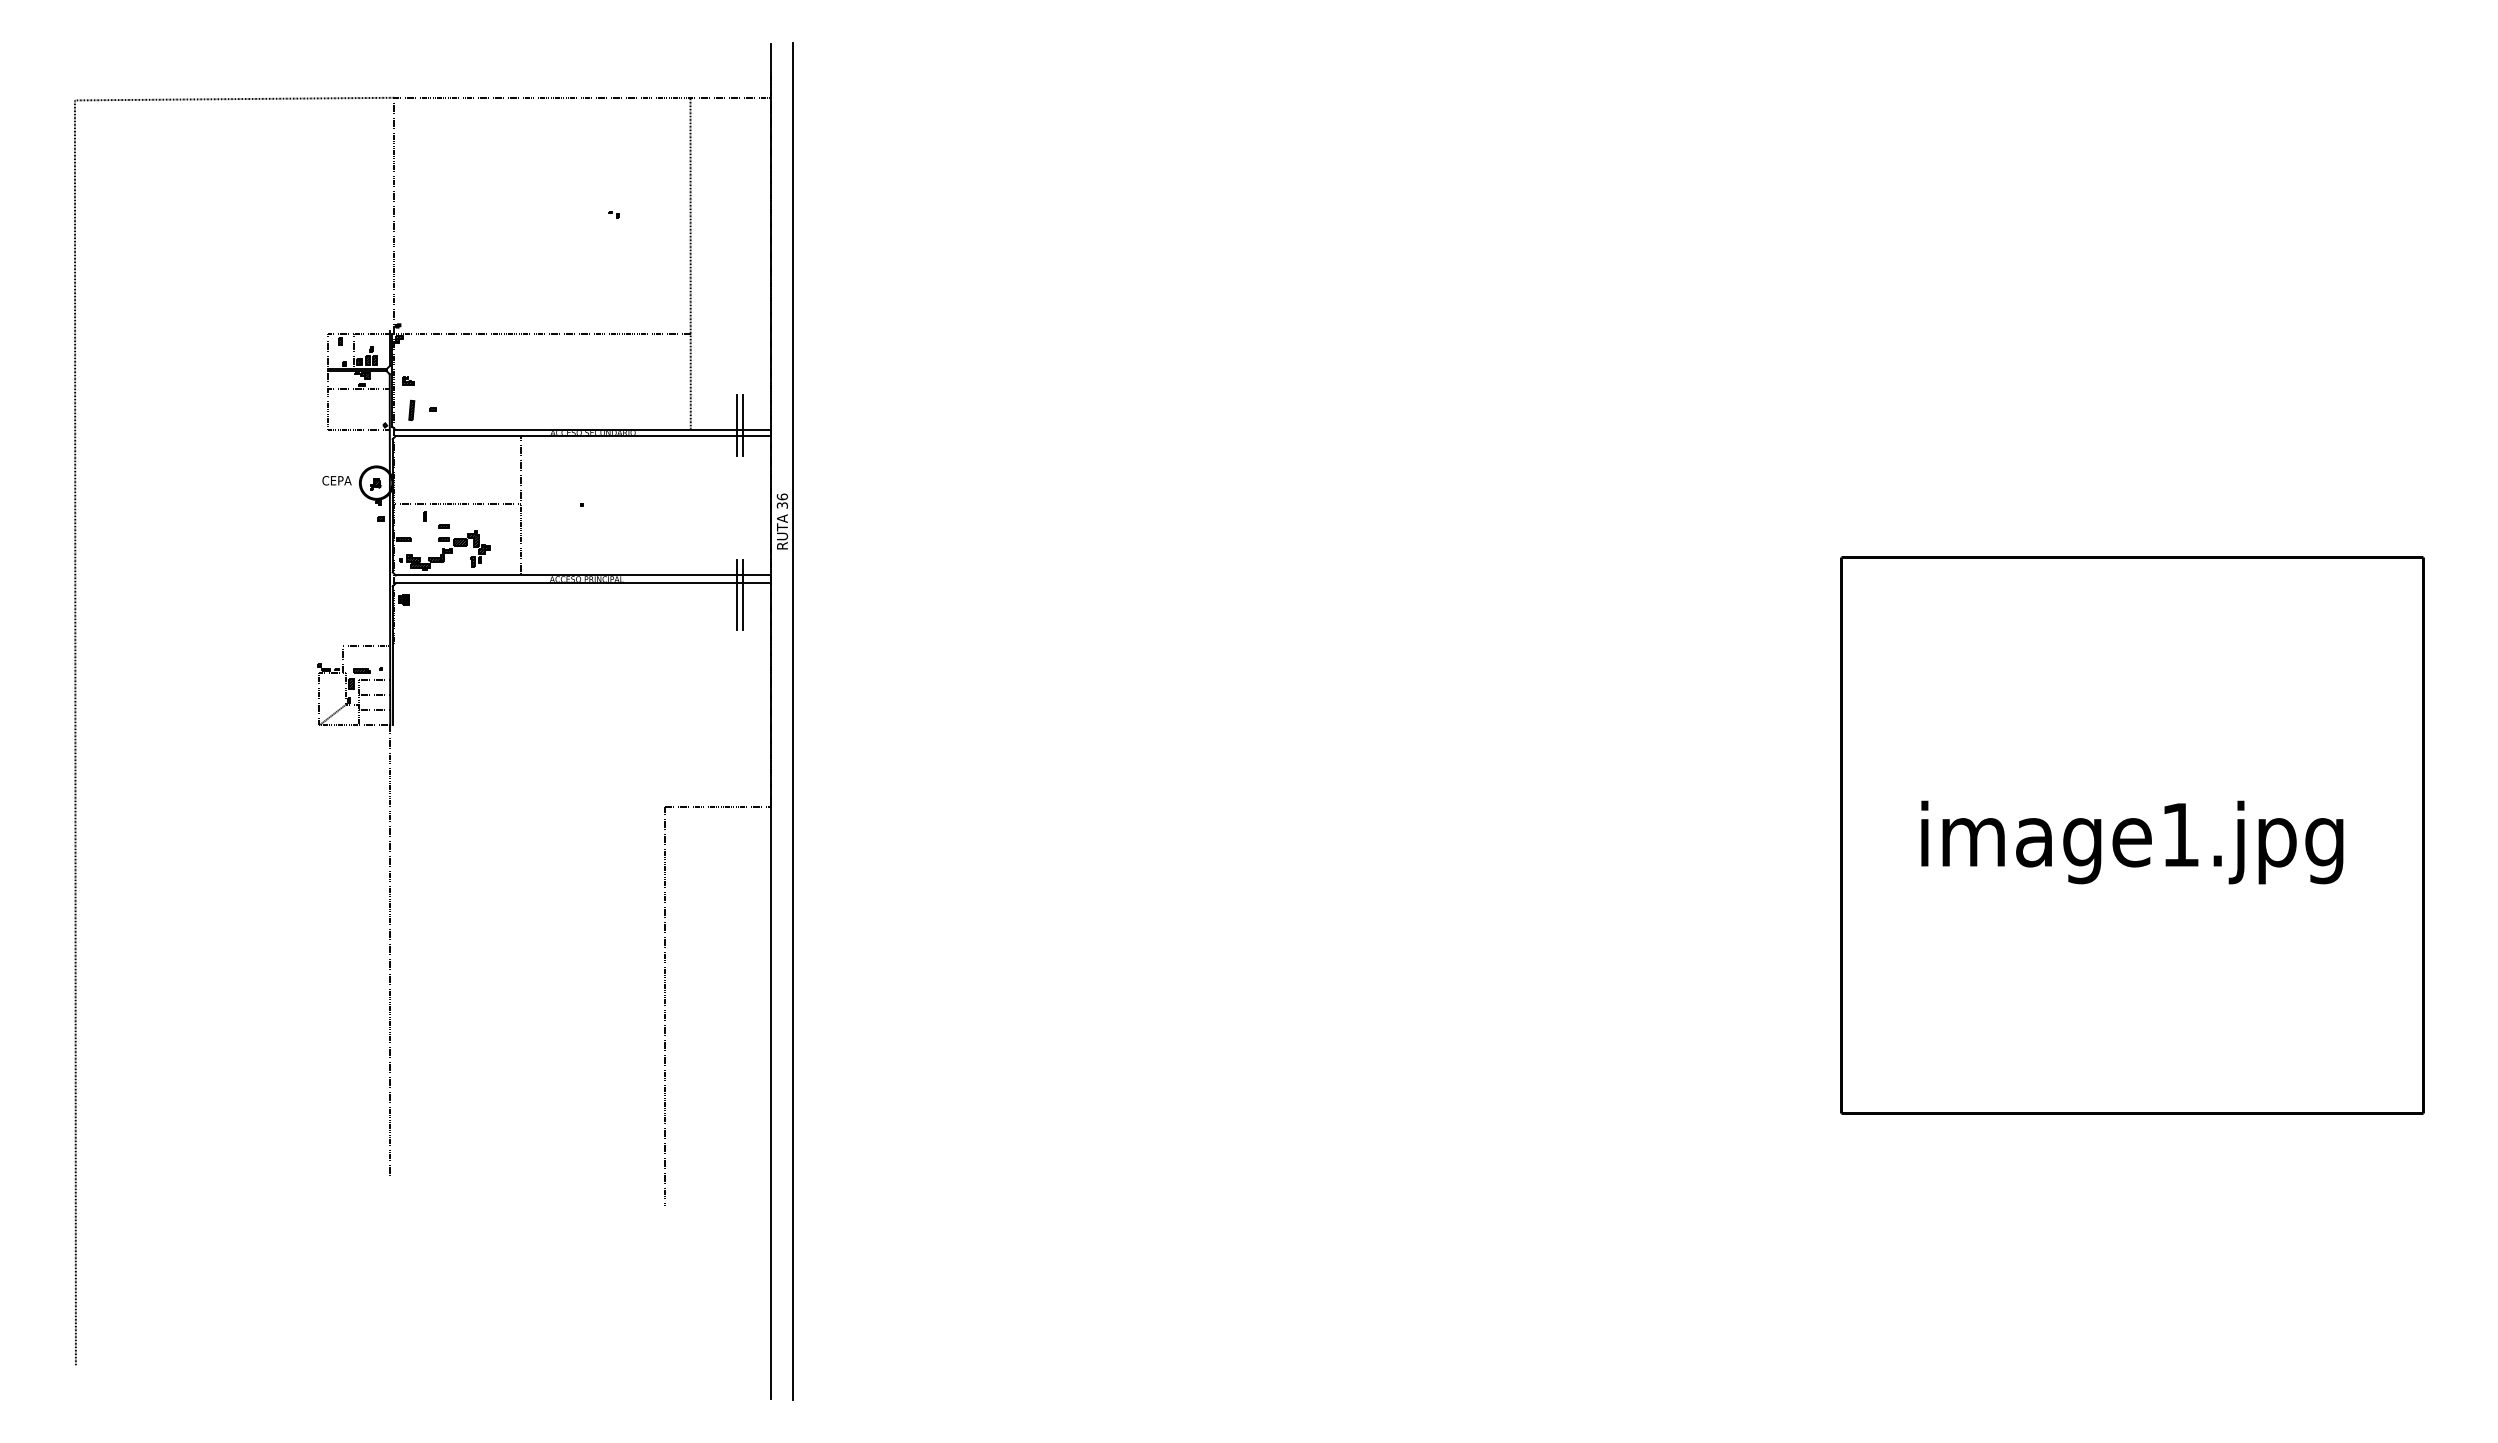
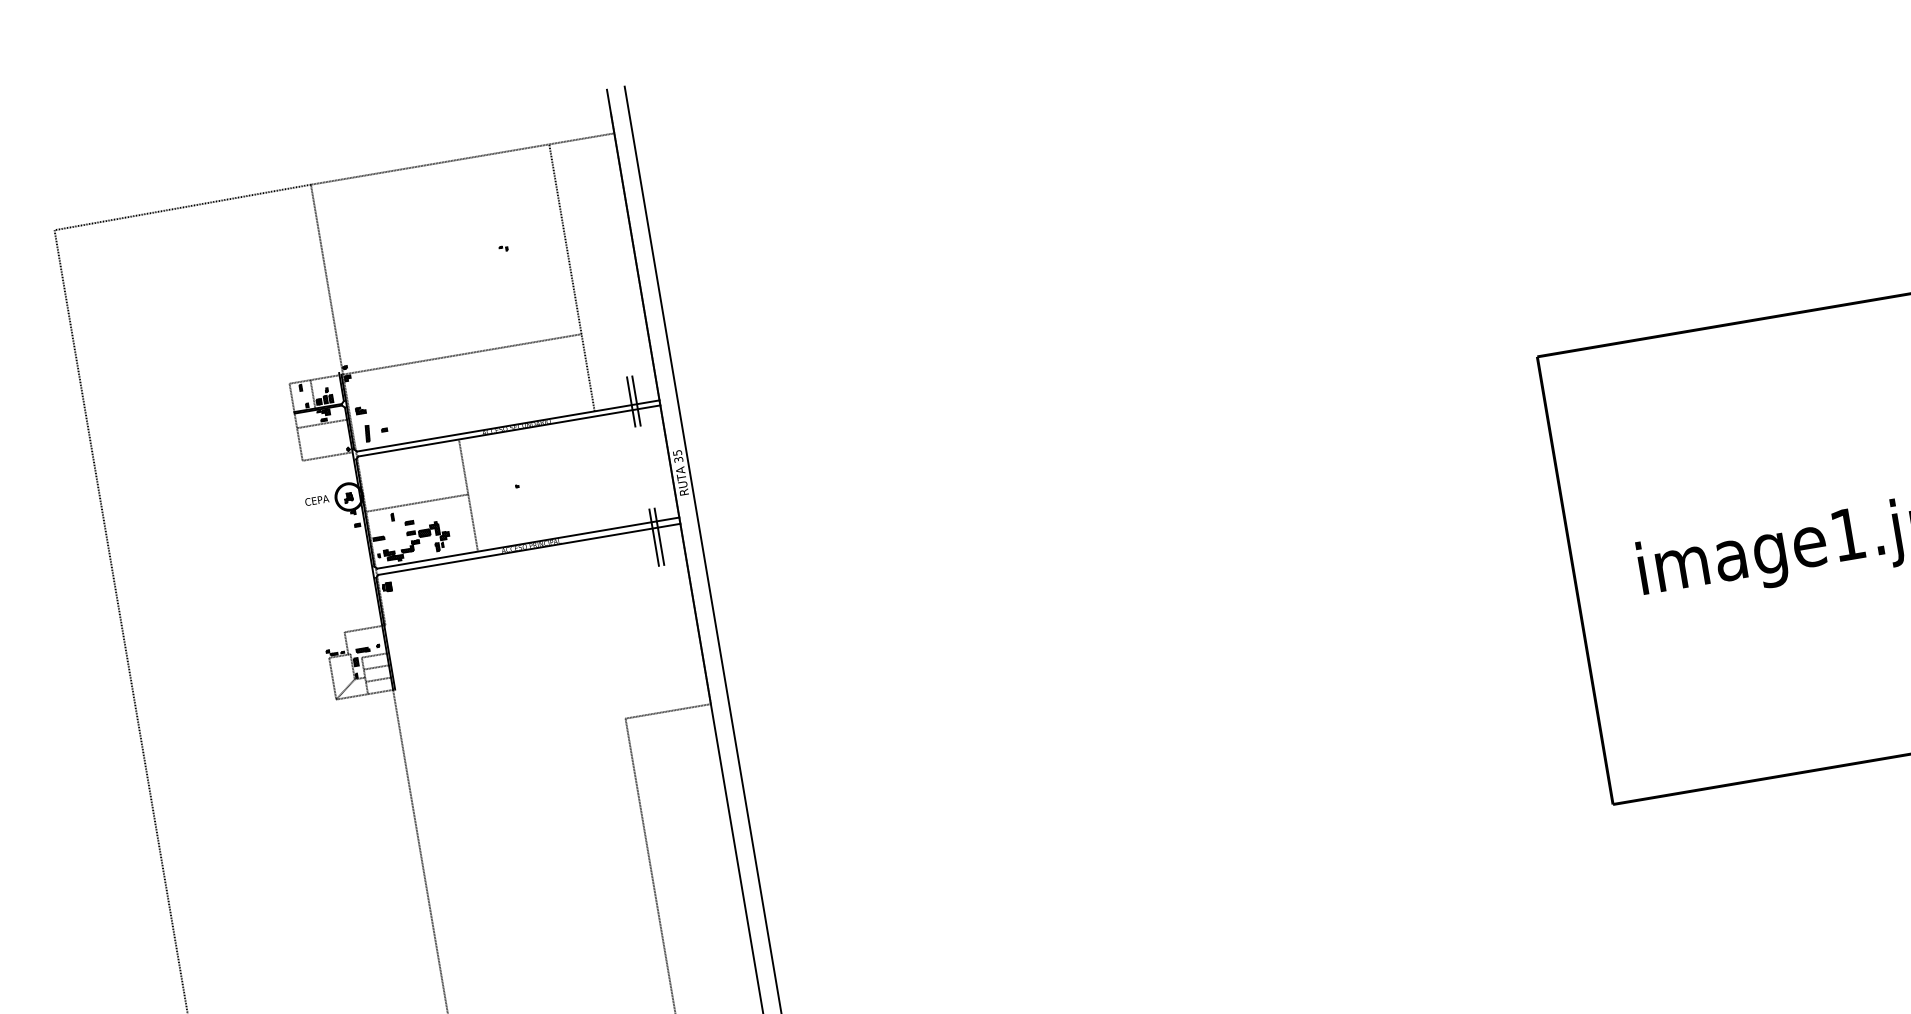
text: (781, 496) -> (676, 452), 36 -> 35

